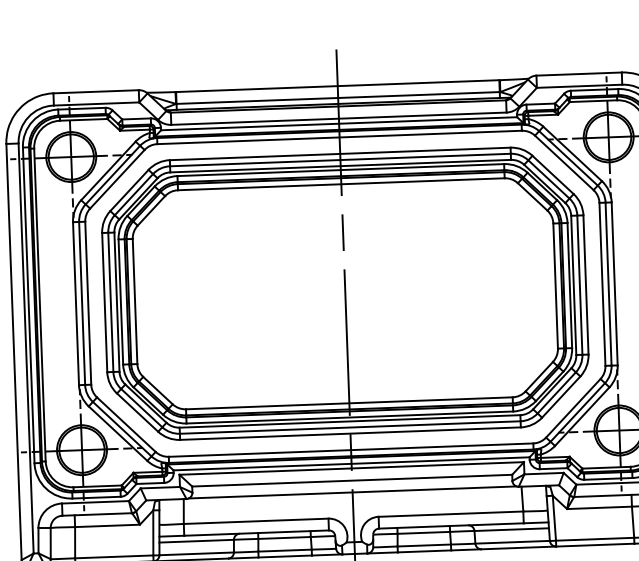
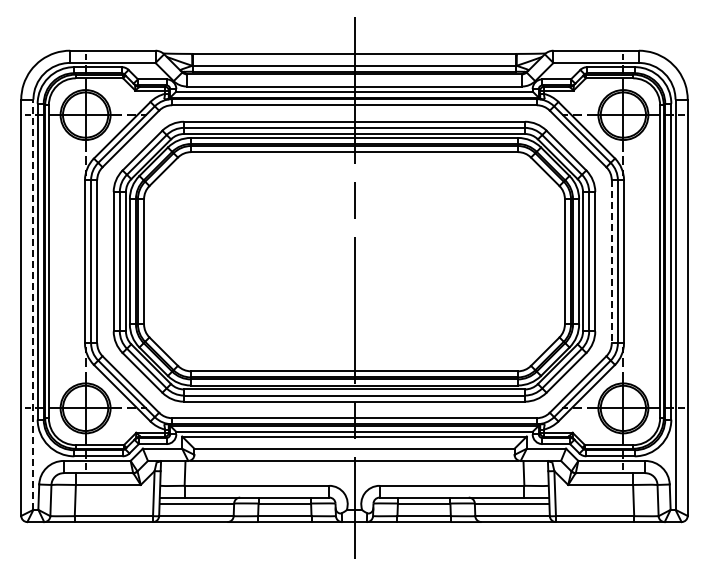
line: (602, 284) -> (611, 261), solid -> dashed
line: (26, 348) -> (33, 304), solid -> dashed

